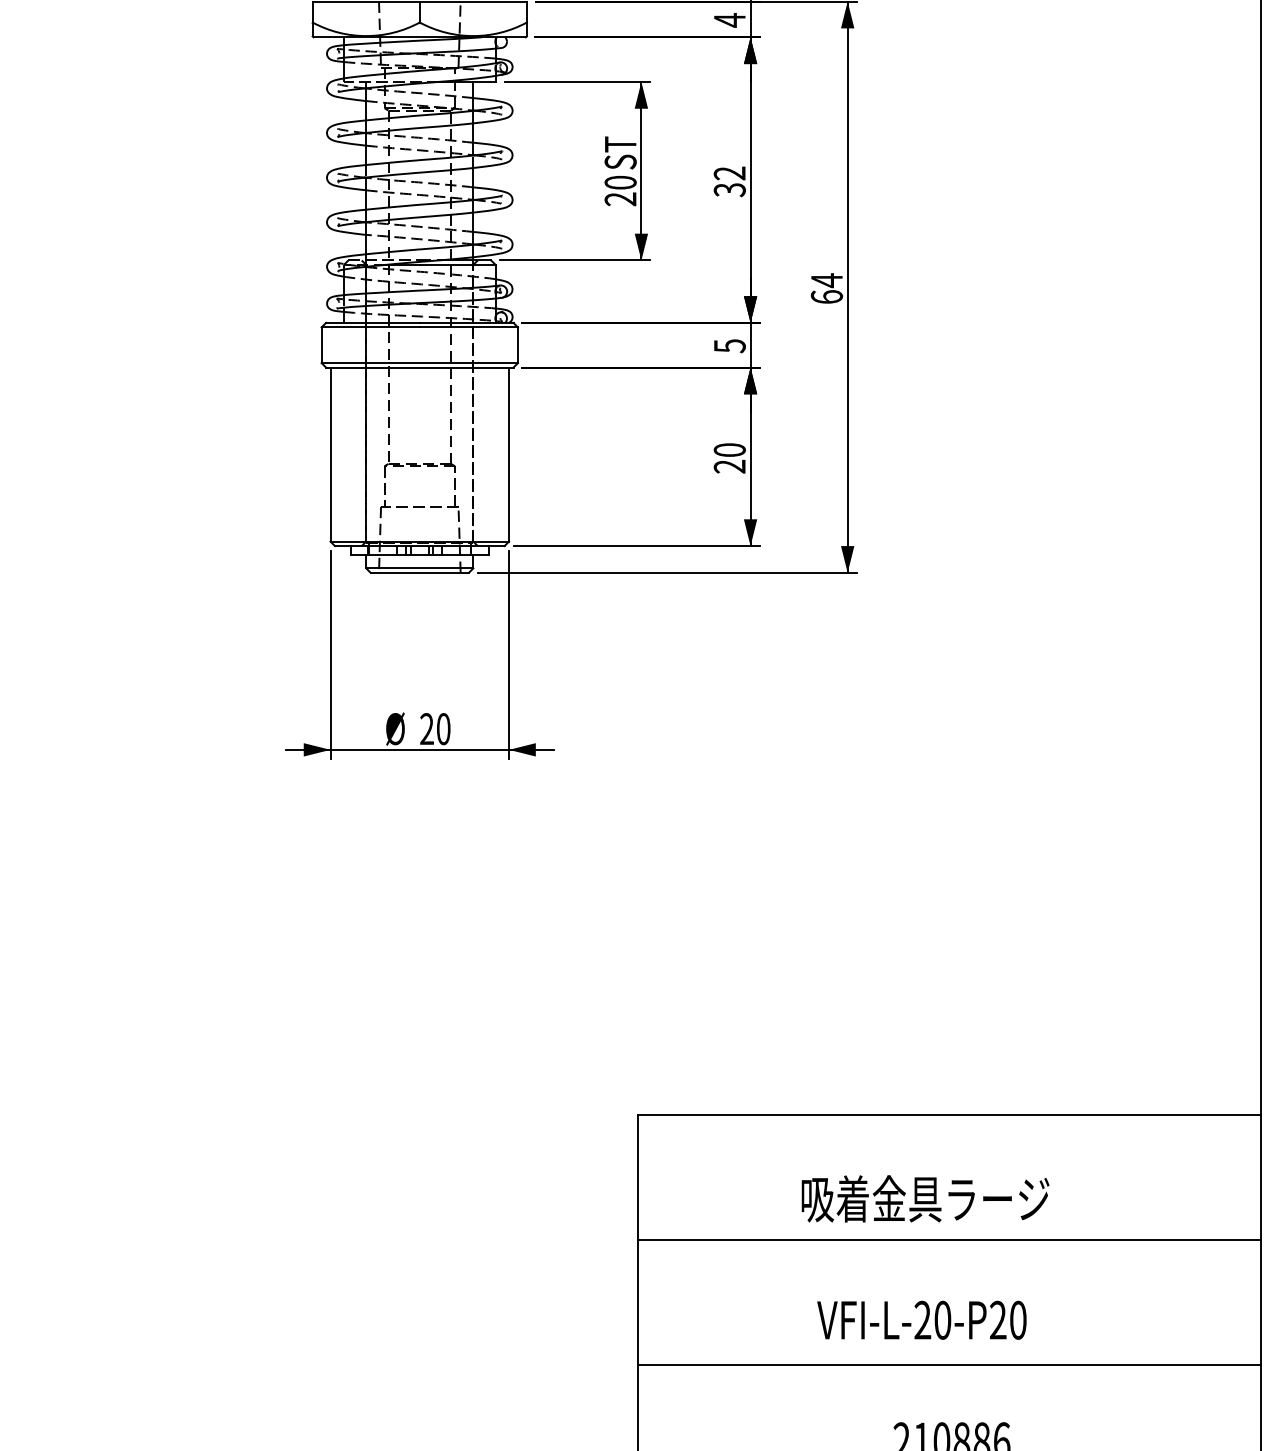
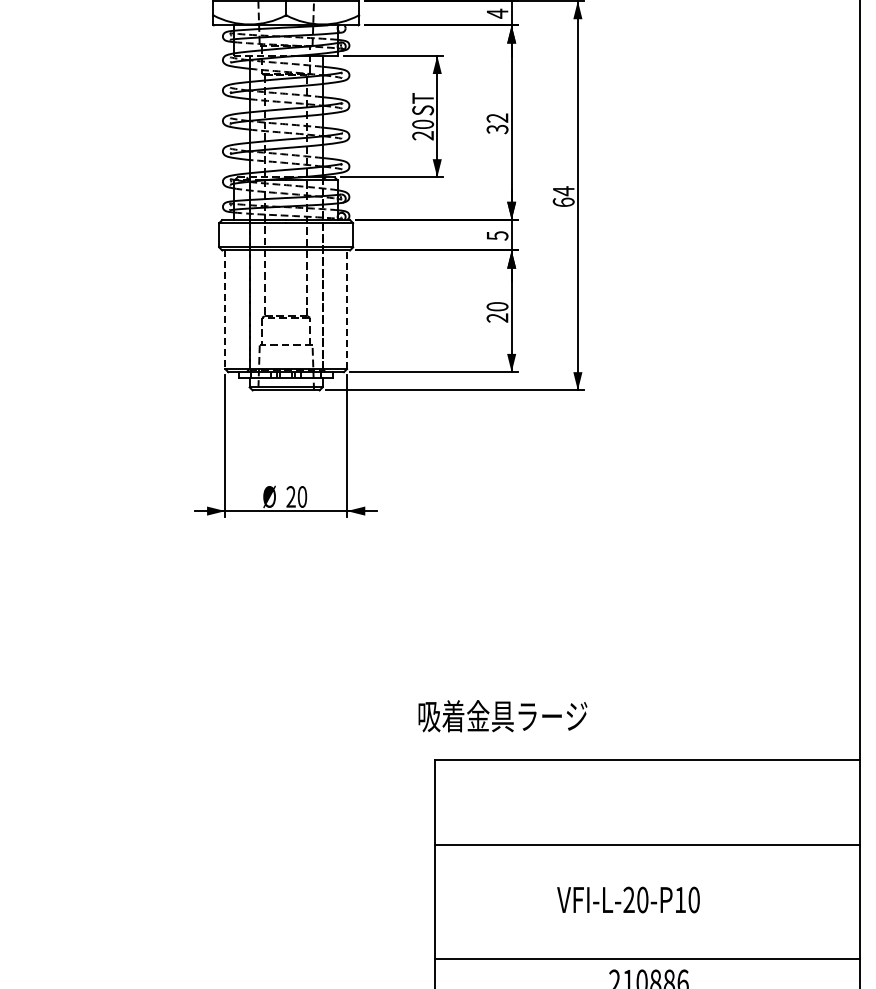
line: (509, 454) -> (347, 309), solid -> dashed
line: (330, 455) -> (225, 310), solid -> dashed
text: (924, 1199) -> (502, 716), moved
text: (998, 1319) -> (680, 899), VFI-L-20-P20 -> VFI-L-20-P10
line: (949, 1365) -> (647, 958), moved

